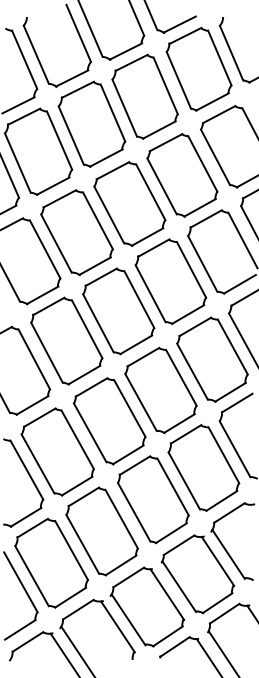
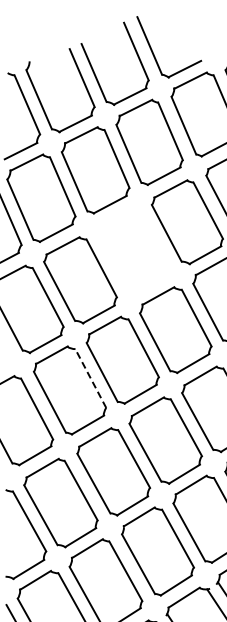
part: (129, 203) -> (133, 250), removed
line: (87, 329) -> (91, 378), solid -> dashed

